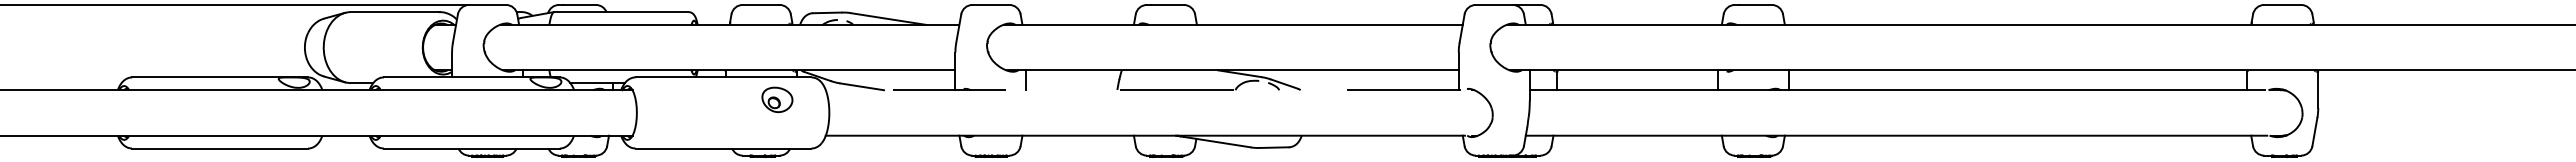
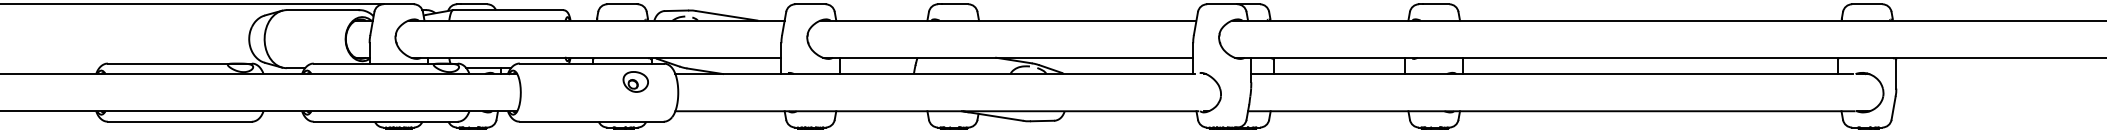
line: (1143, 90) -> (935, 74), dashed -> solid

